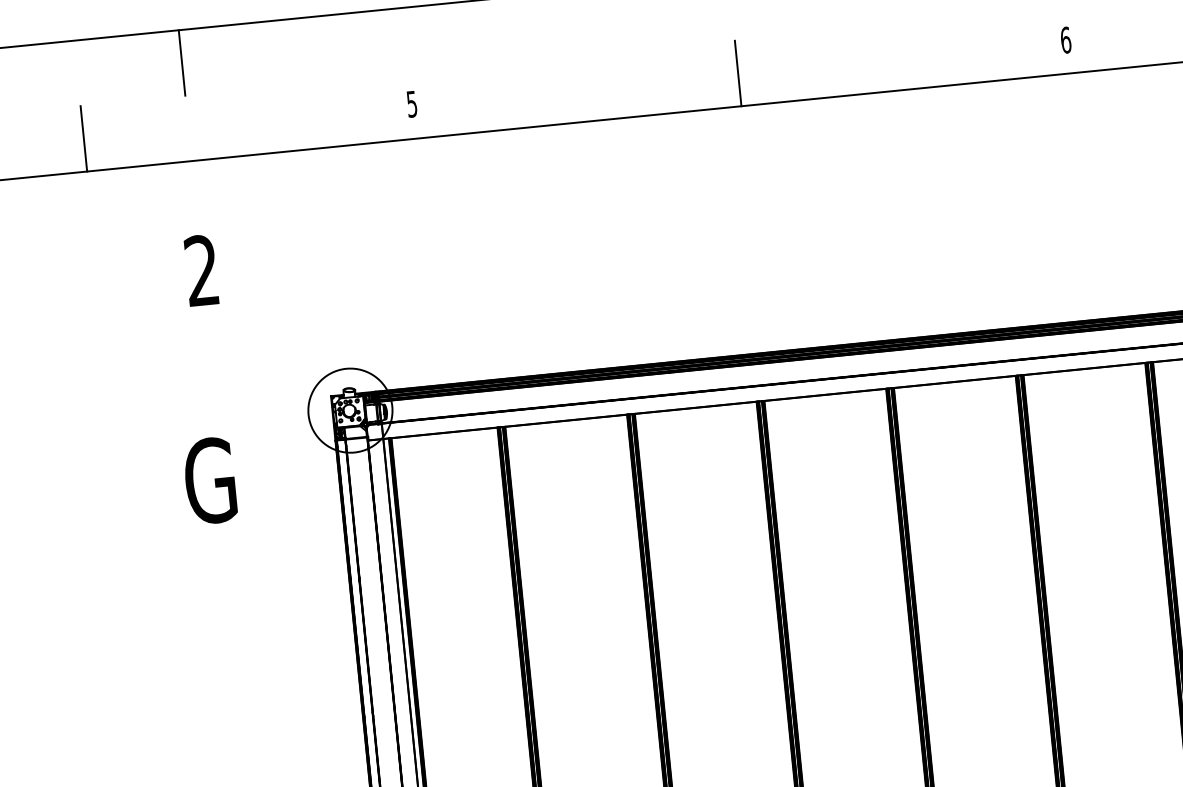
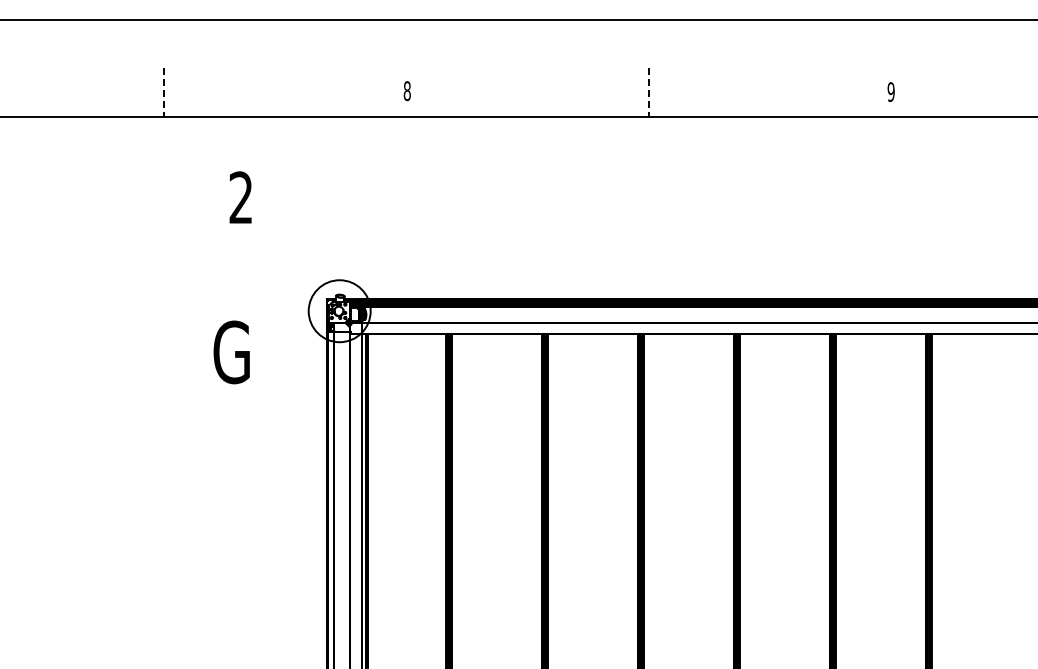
text: (1064, 39) -> (890, 91), 6 -> 9
line: (181, 62) -> (241, 43), removed
line: (738, 73) -> (648, 92), solid -> dashed
text: (411, 104) -> (406, 91), 5 -> 8
line: (84, 138) -> (164, 92), solid -> dashed

